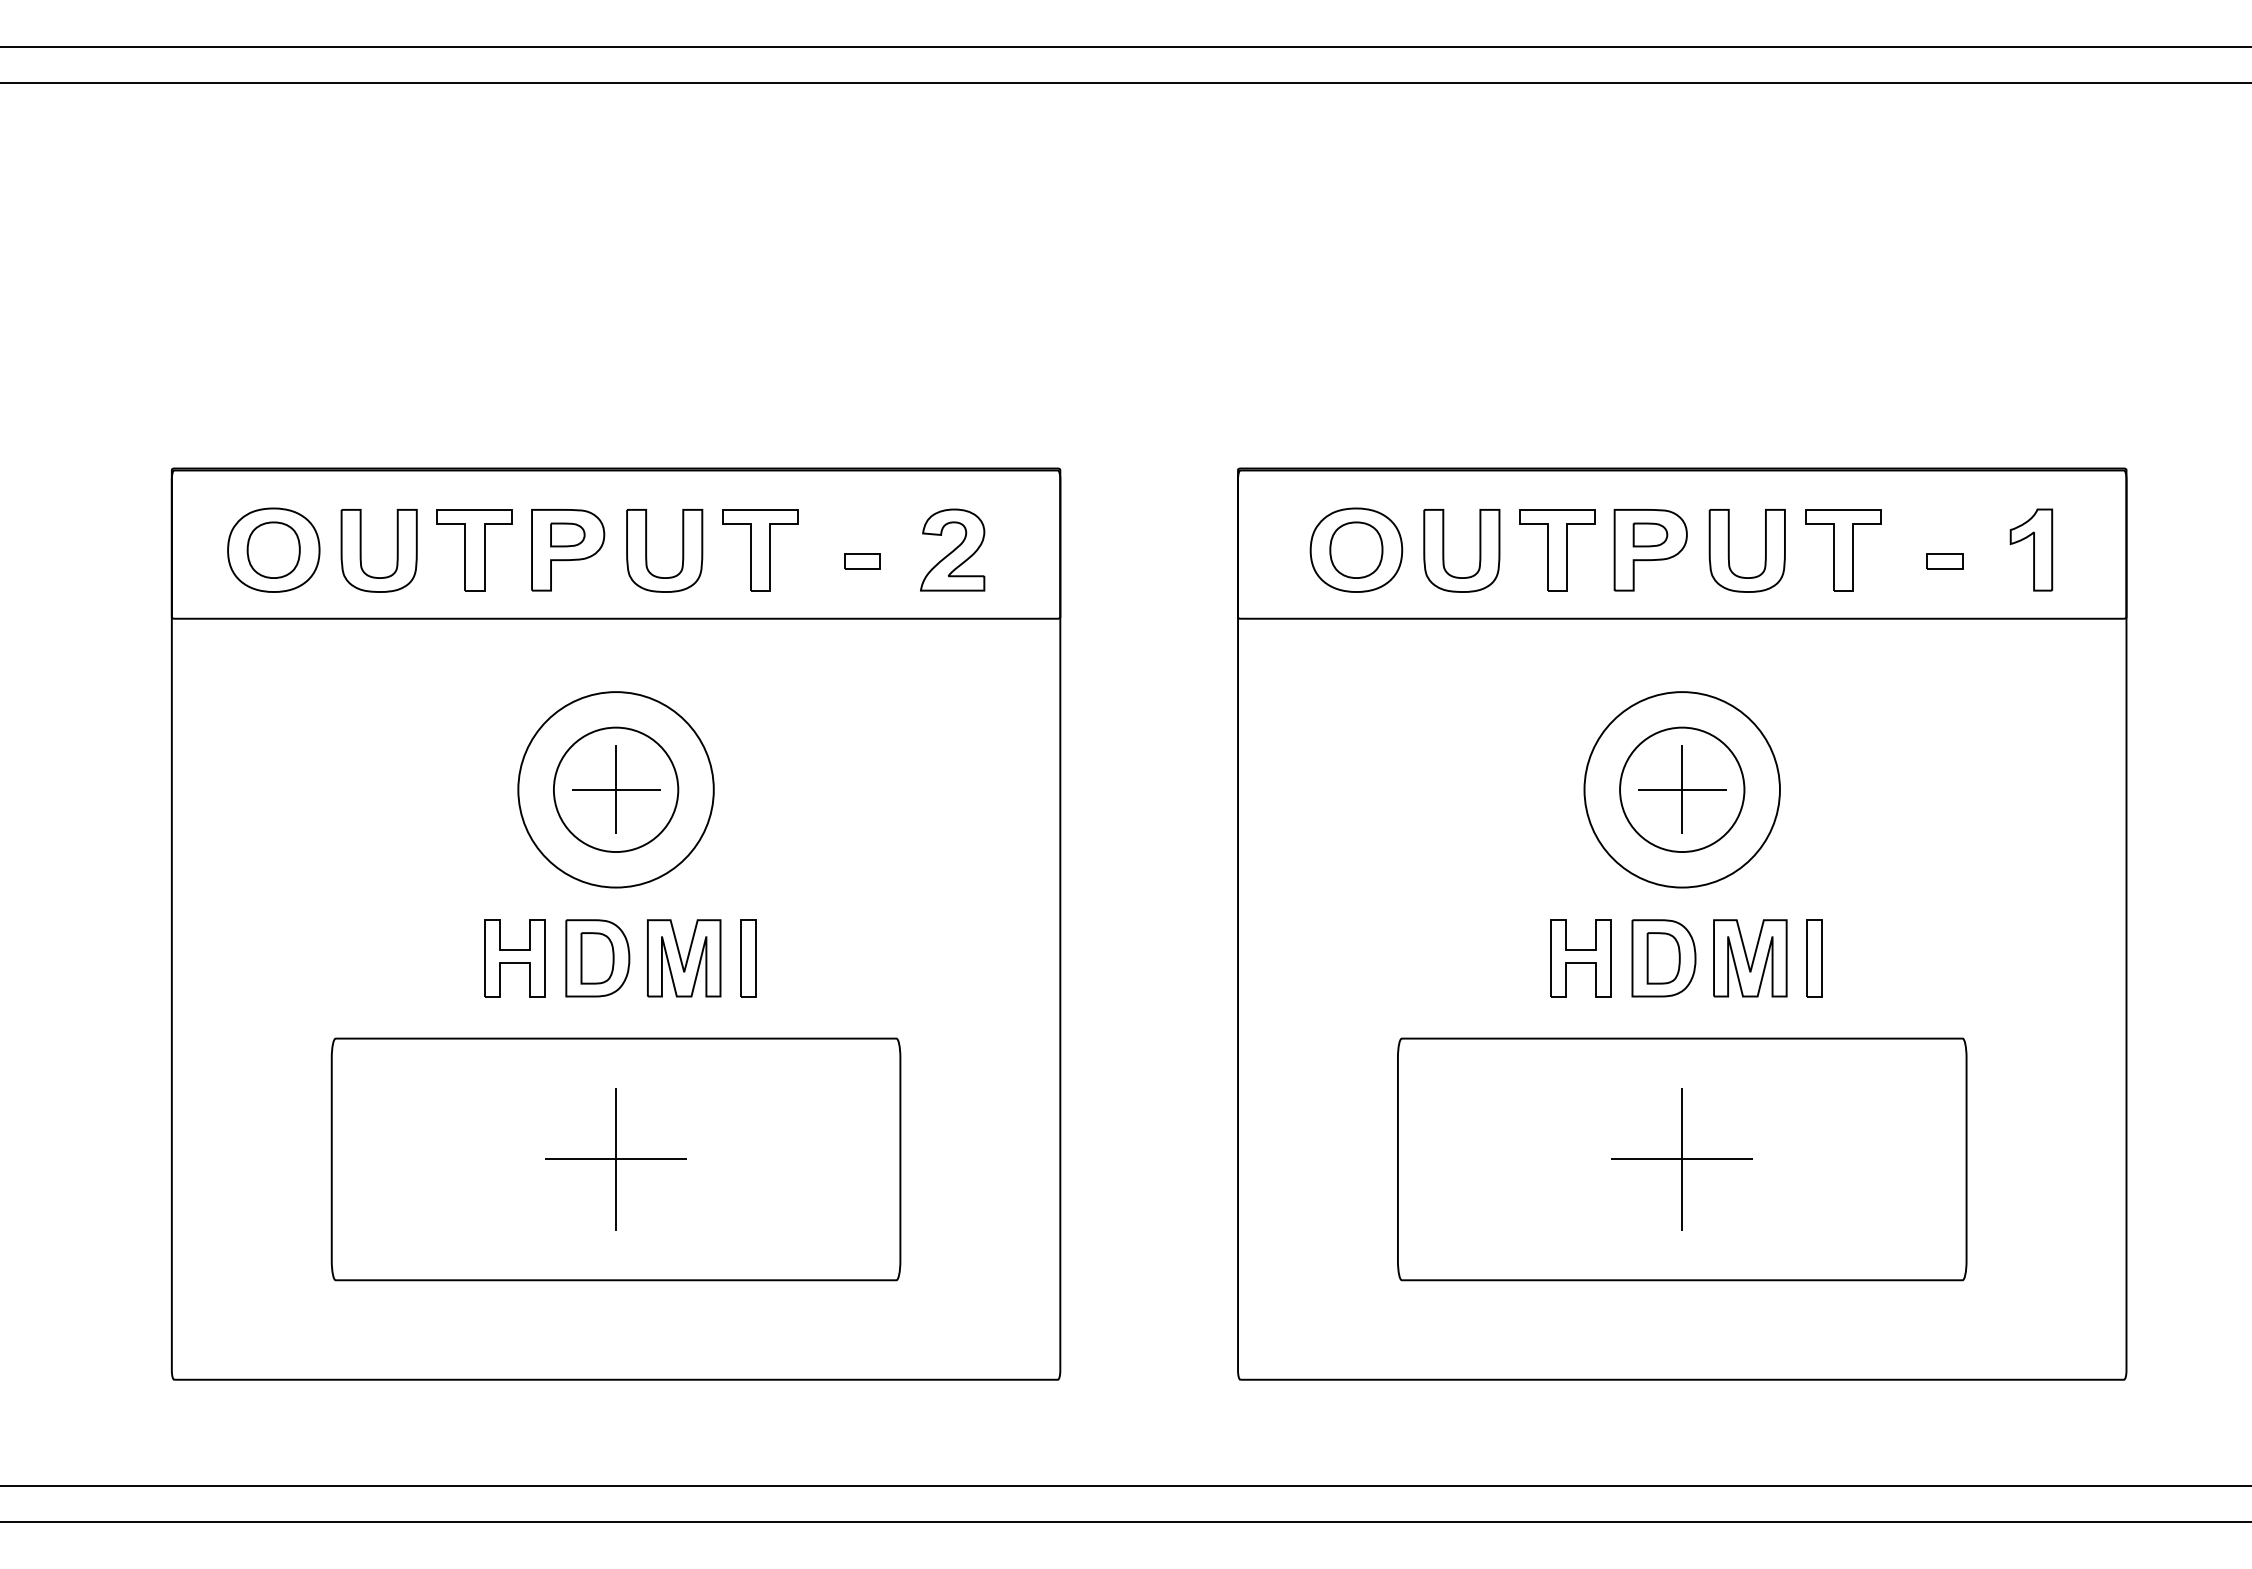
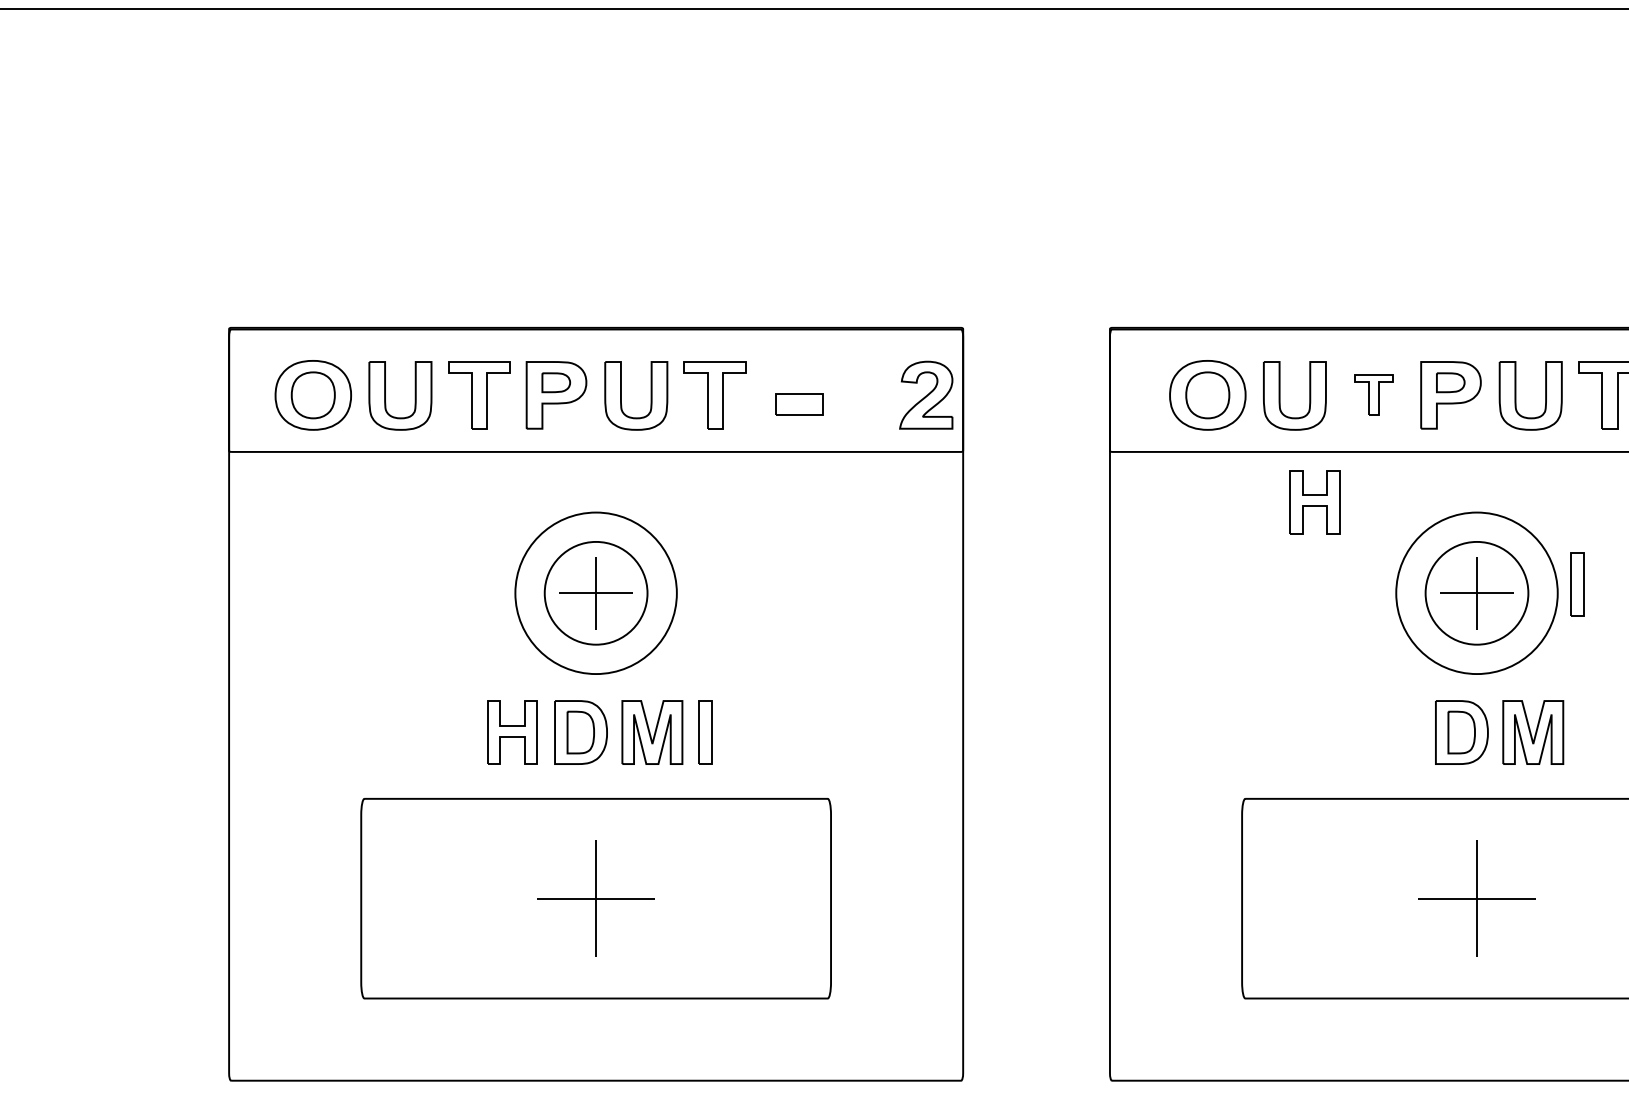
part: (952, 549) -> (926, 394), moved
part: (1557, 550) -> (1373, 395), size x0.6
part: (862, 561) -> (799, 404), size x1.6
part: (1580, 958) -> (1314, 502), moved
part: (1814, 958) -> (1577, 584), moved

